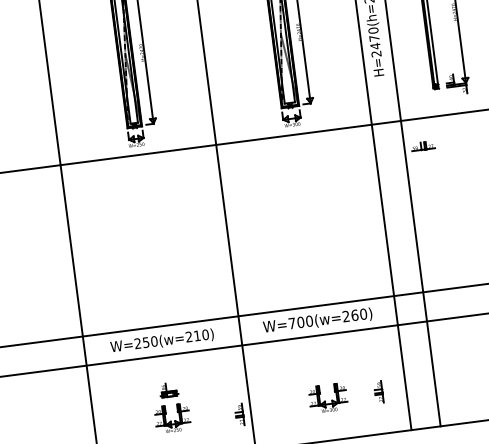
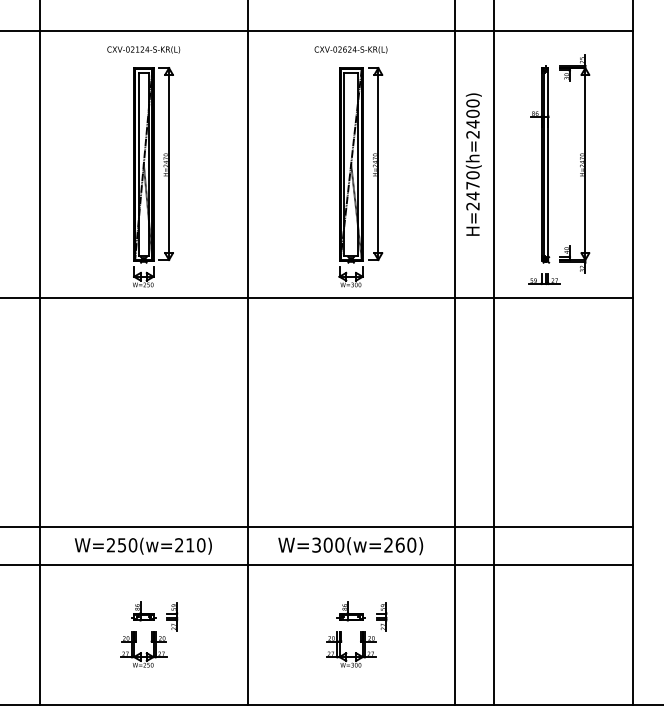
part: (423, 145) -> (544, 278), moved
text: (292, 323) -> (316, 544), W=700(w=260) -> W=300(w=260)
part: (324, 369) -> (350, 611), added
part: (378, 391) -> (381, 616), moved
part: (239, 414) -> (172, 616), moved

